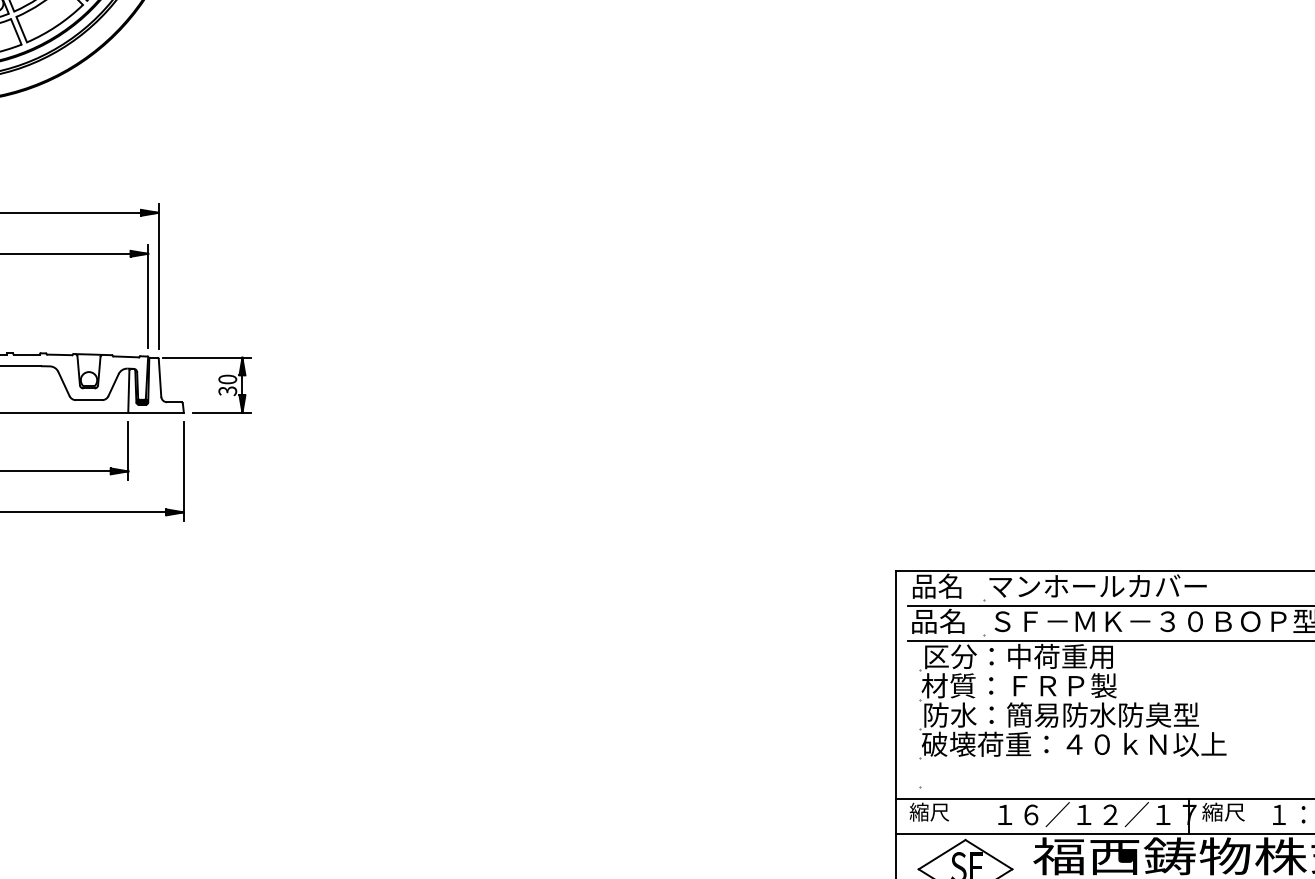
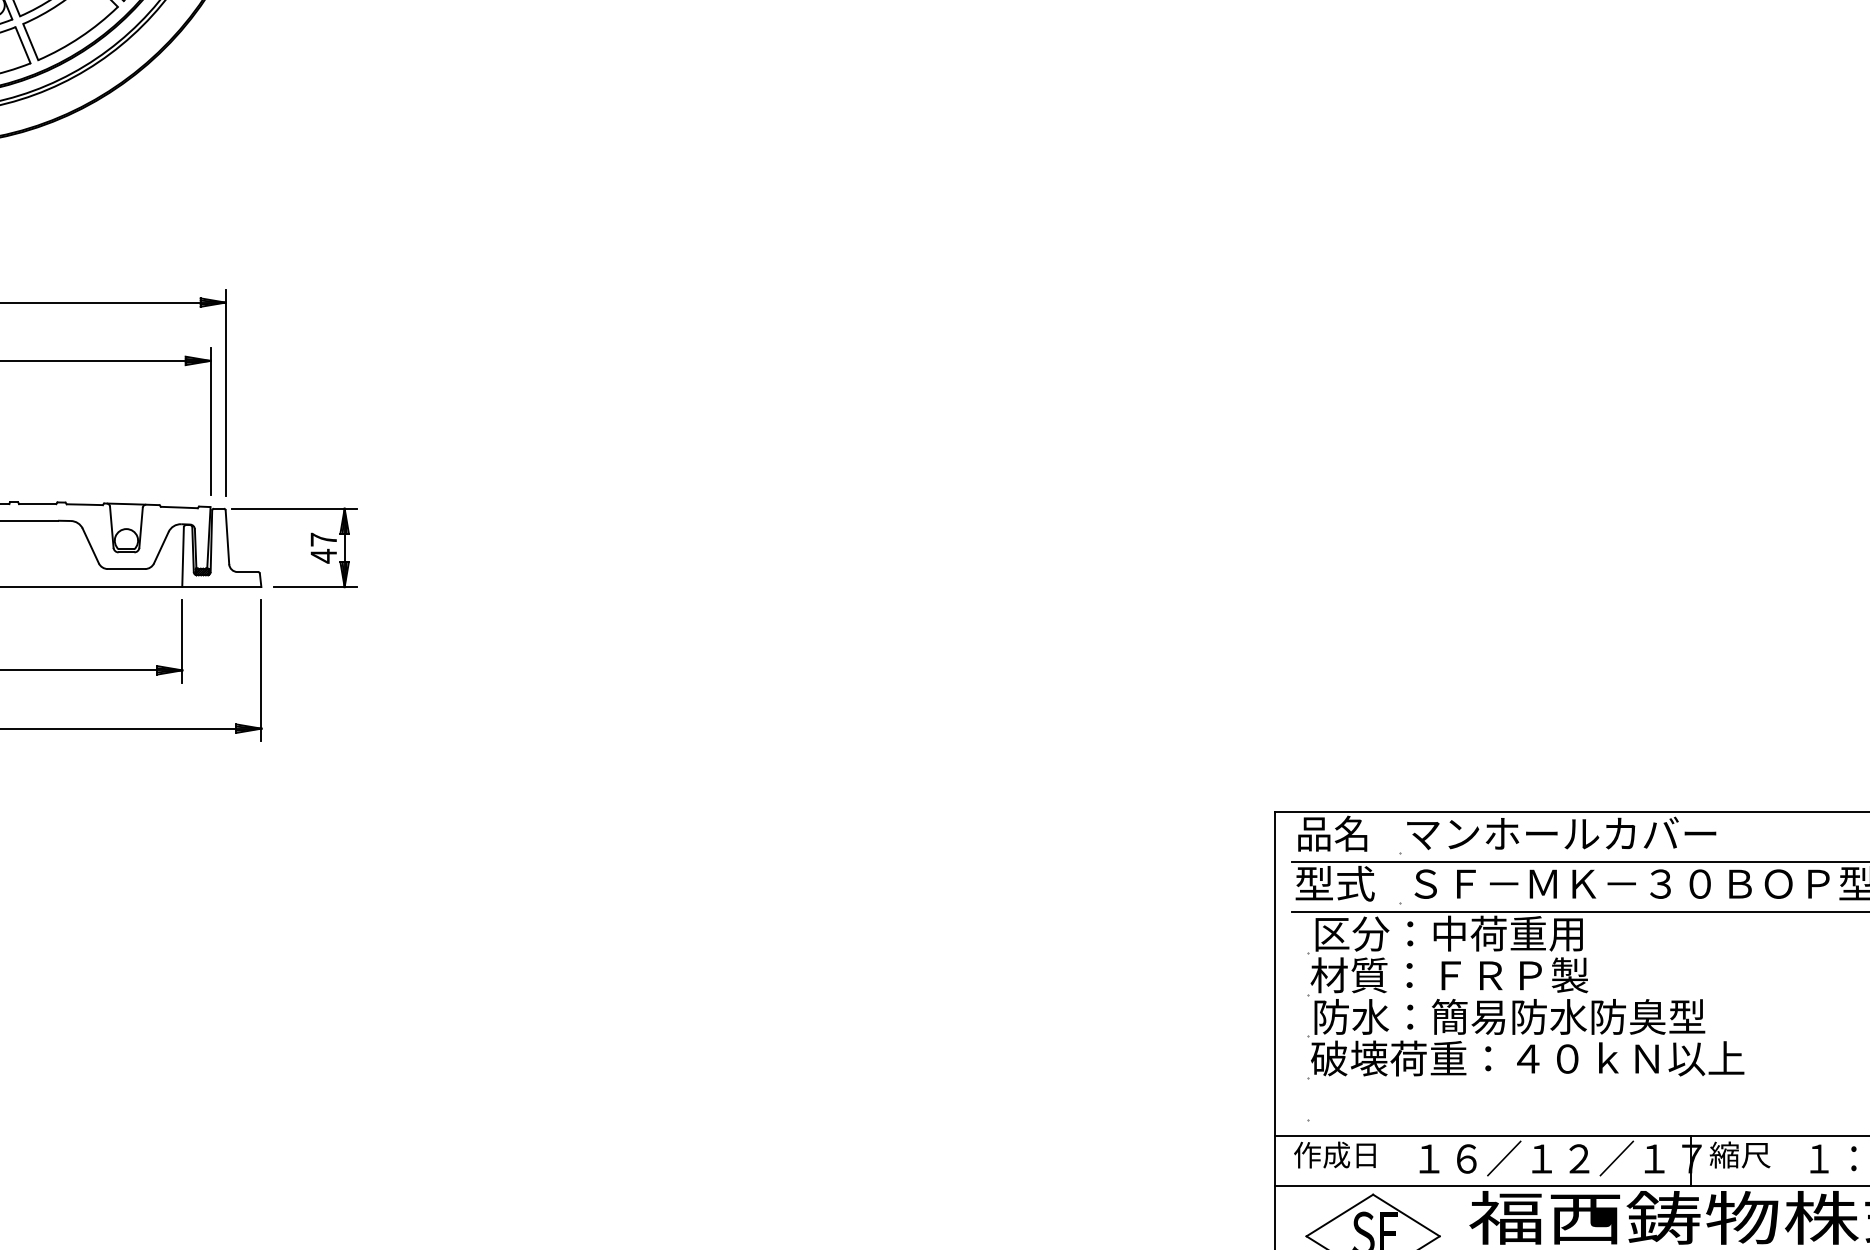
text: (227, 385) -> (323, 548), 30 -> 47
text: (938, 620) -> (1334, 882), 品名 -> 型式
text: (938, 811) -> (1334, 1154), 縮尺 -> 作成日

